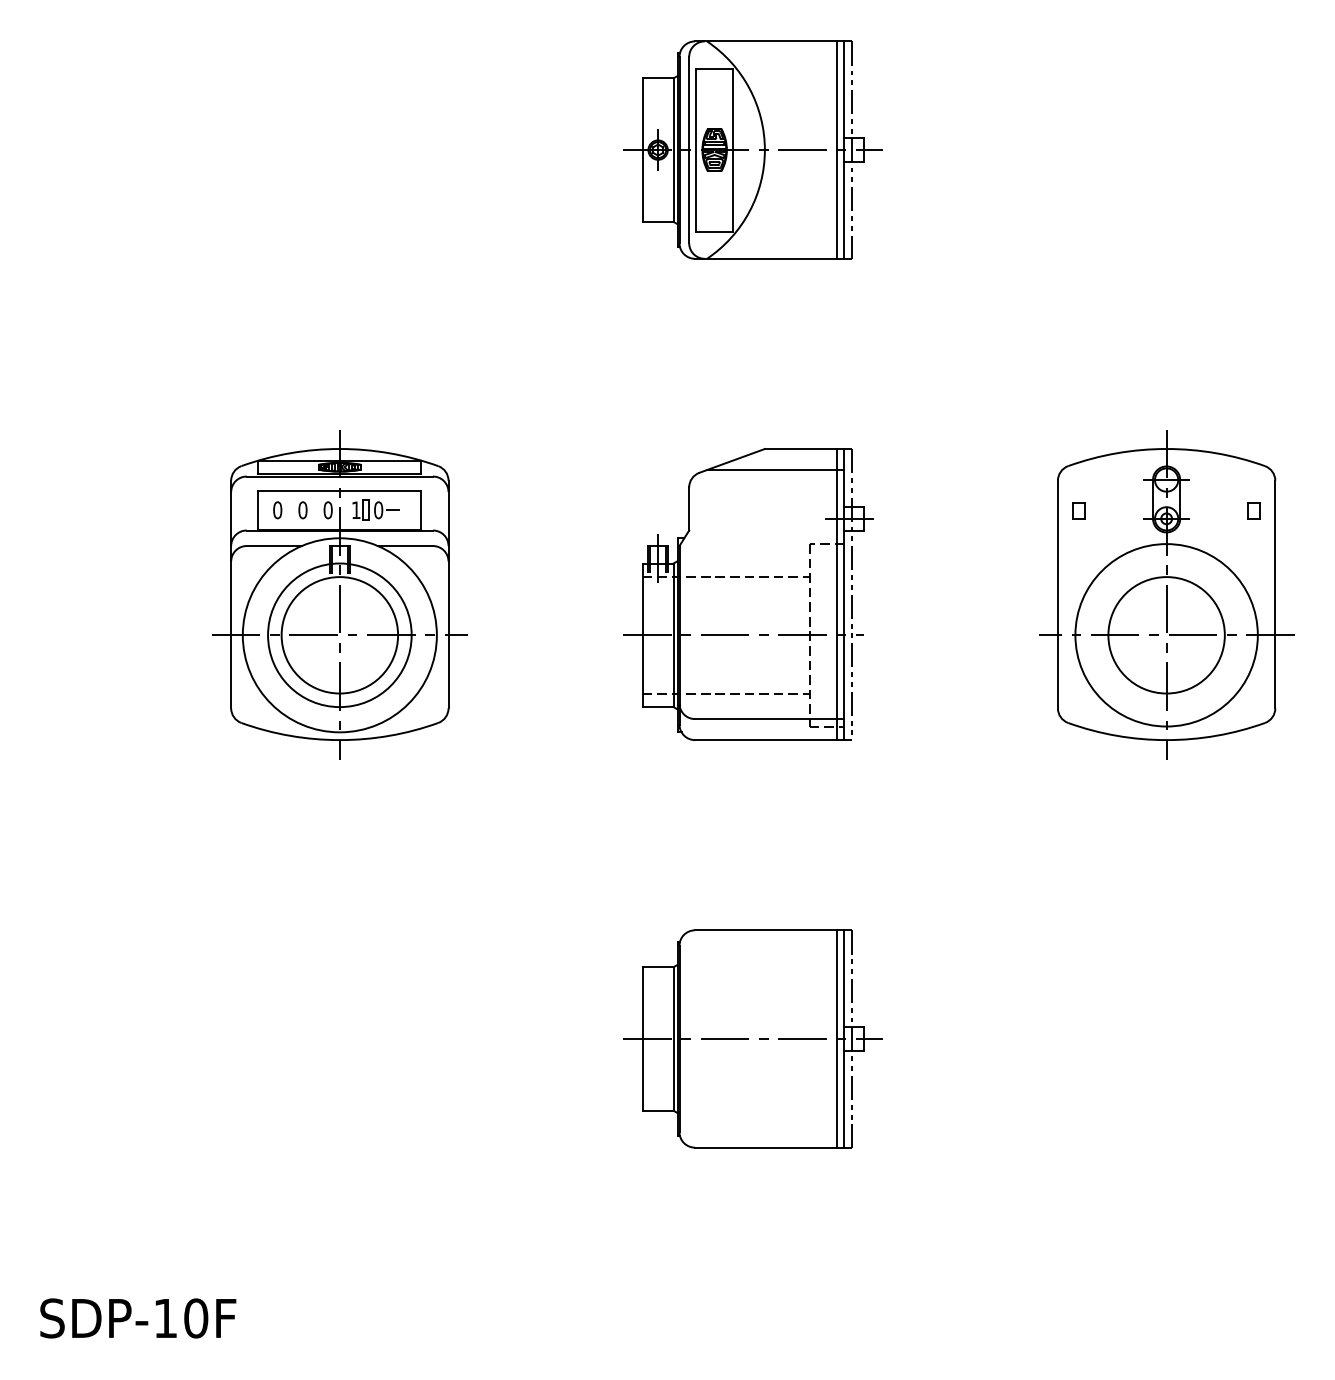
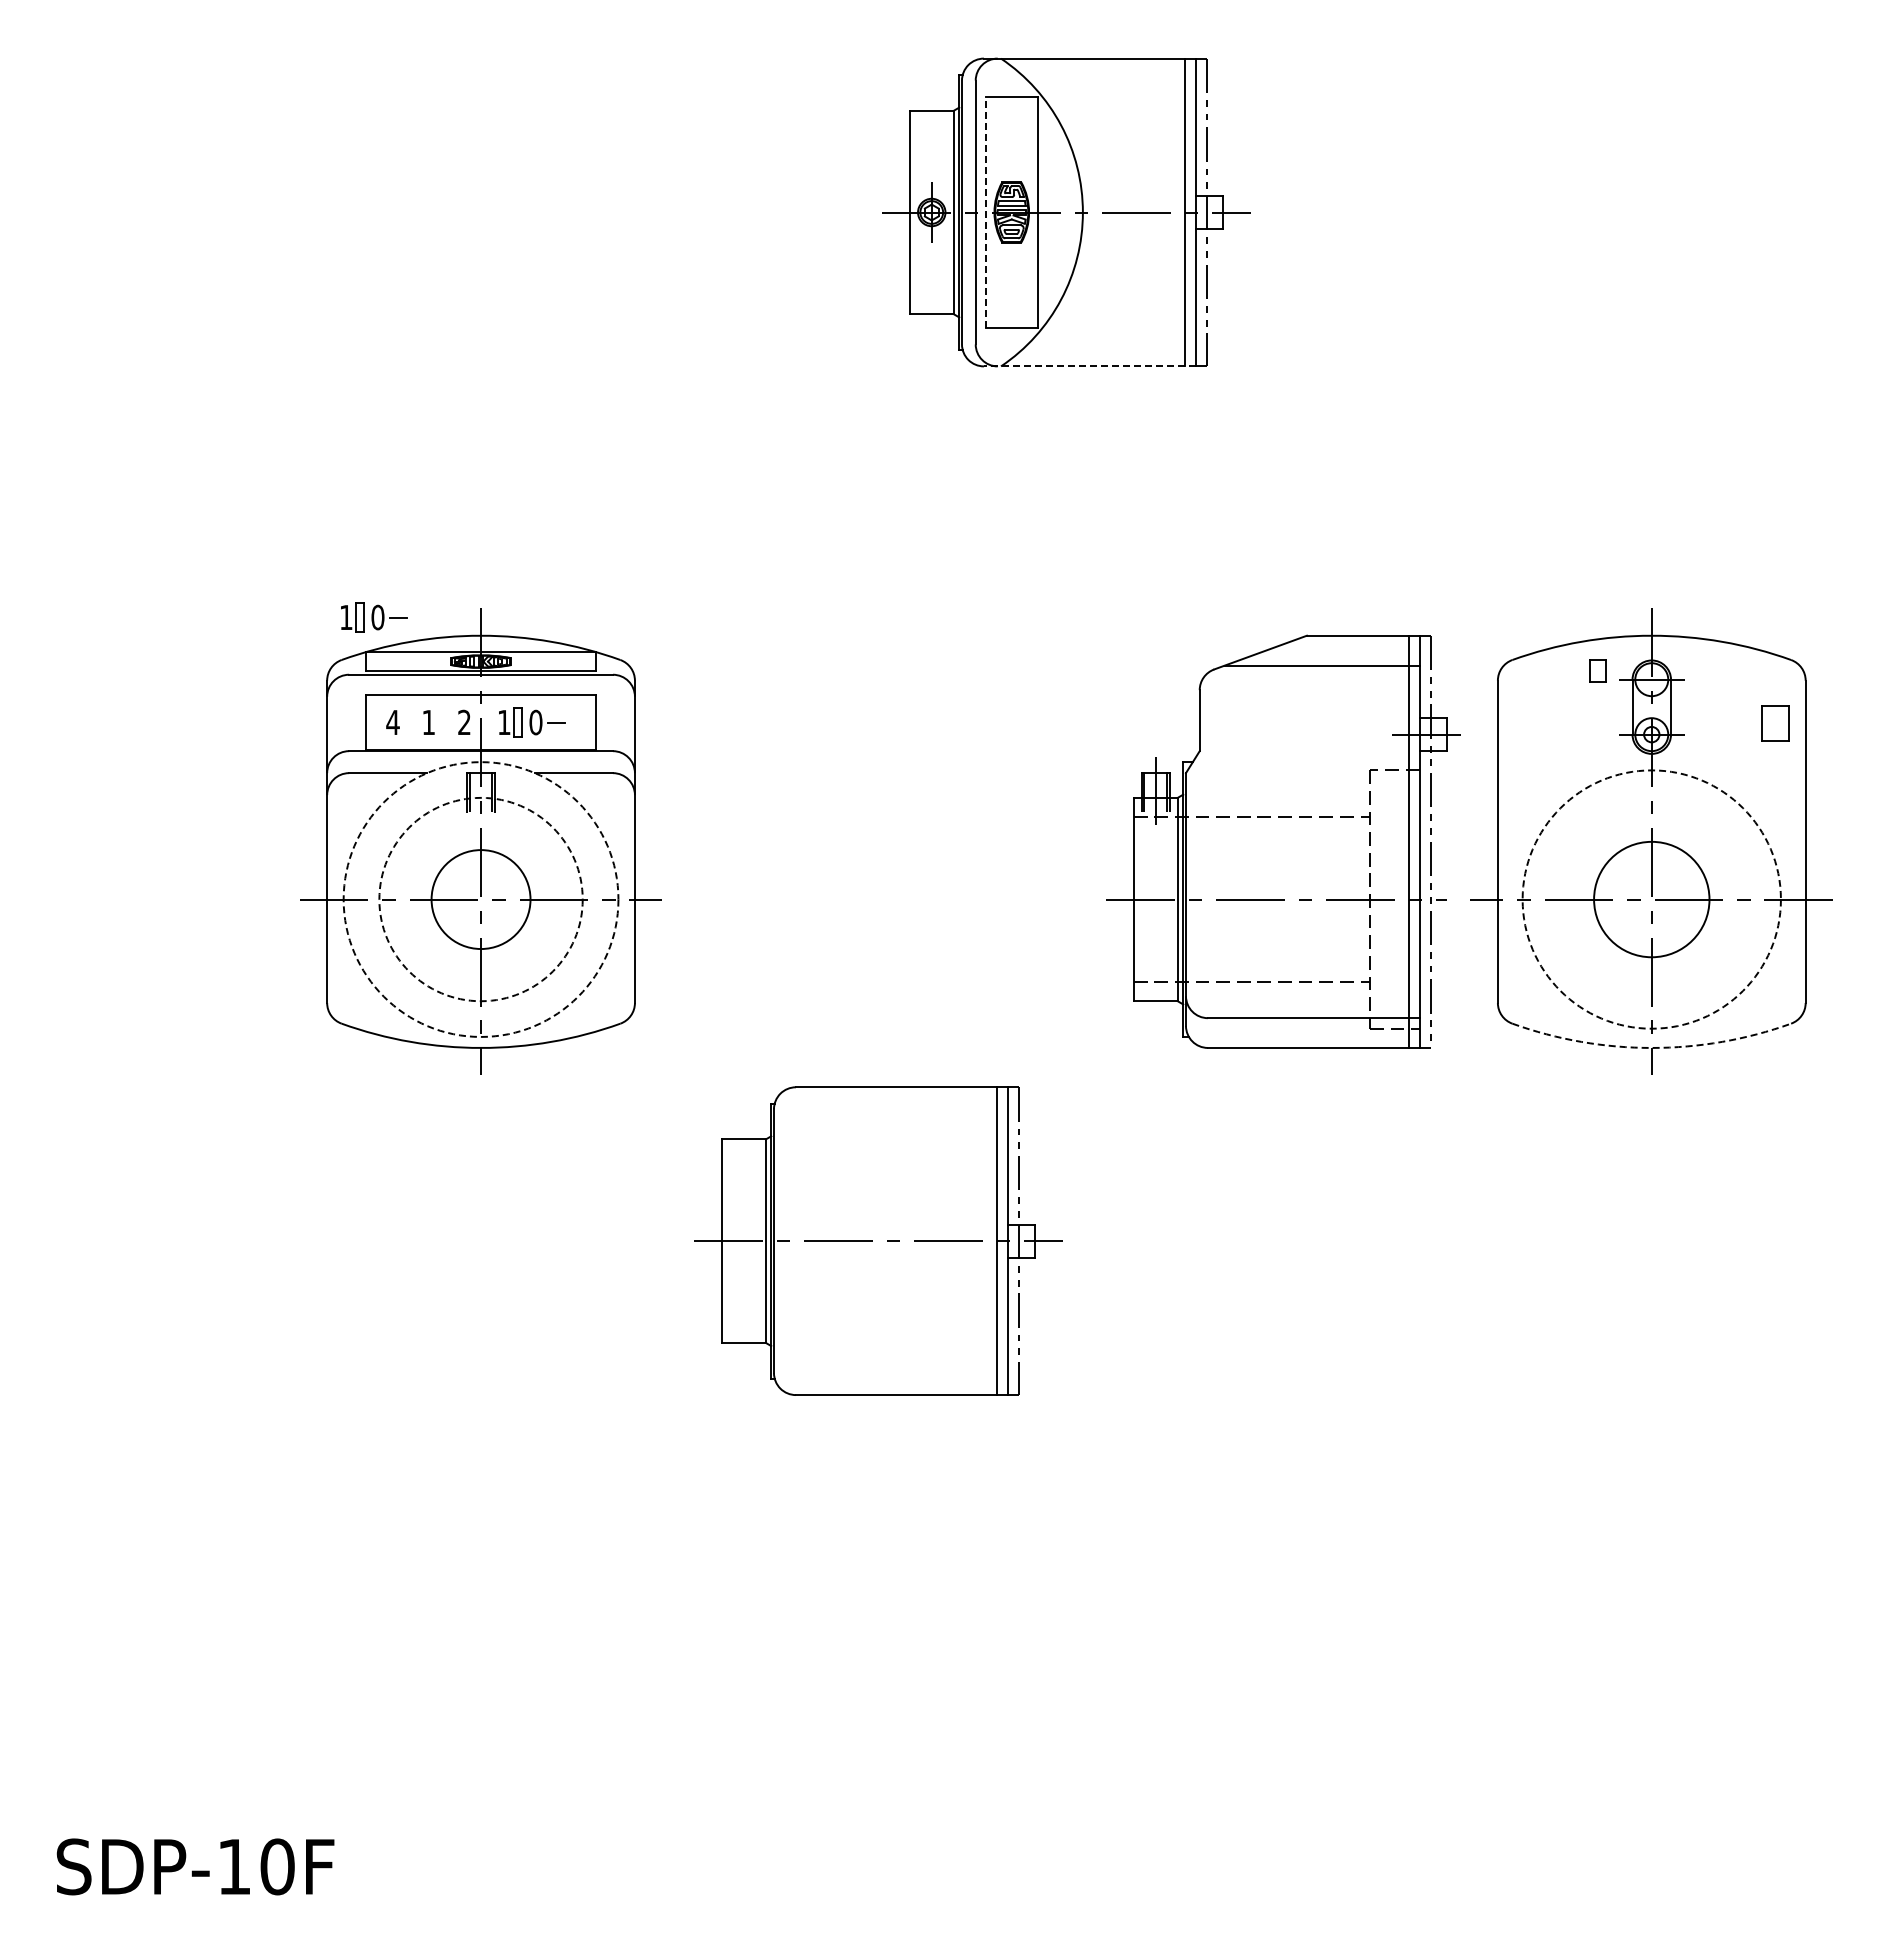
line: (696, 150) -> (985, 212), solid -> dashed
line: (769, 258) -> (1089, 366), solid -> dashed
part: (264, 436) -> (374, 617), added
text: (277, 510) -> (392, 722), 0 -> 4
text: (302, 510) -> (428, 722), 0 -> 1
text: (328, 510) -> (464, 722), 0 -> 2
part: (1078, 510) -> (1597, 670), moved
part: (1253, 510) -> (1775, 723), size x1.6
part: (748, 594) -> (1283, 841), moved
circle: (339, 635) -> (480, 899), size x0.6
circle: (339, 635) -> (480, 899), solid -> dashed
circle: (339, 635) -> (480, 899), solid -> dashed
circle: (1166, 635) -> (1651, 899), size x0.7
circle: (1166, 635) -> (1651, 899), solid -> dashed
arc: (1166, 739) -> (1651, 1047), solid -> dashed
part: (753, 1038) -> (878, 1240), moved

